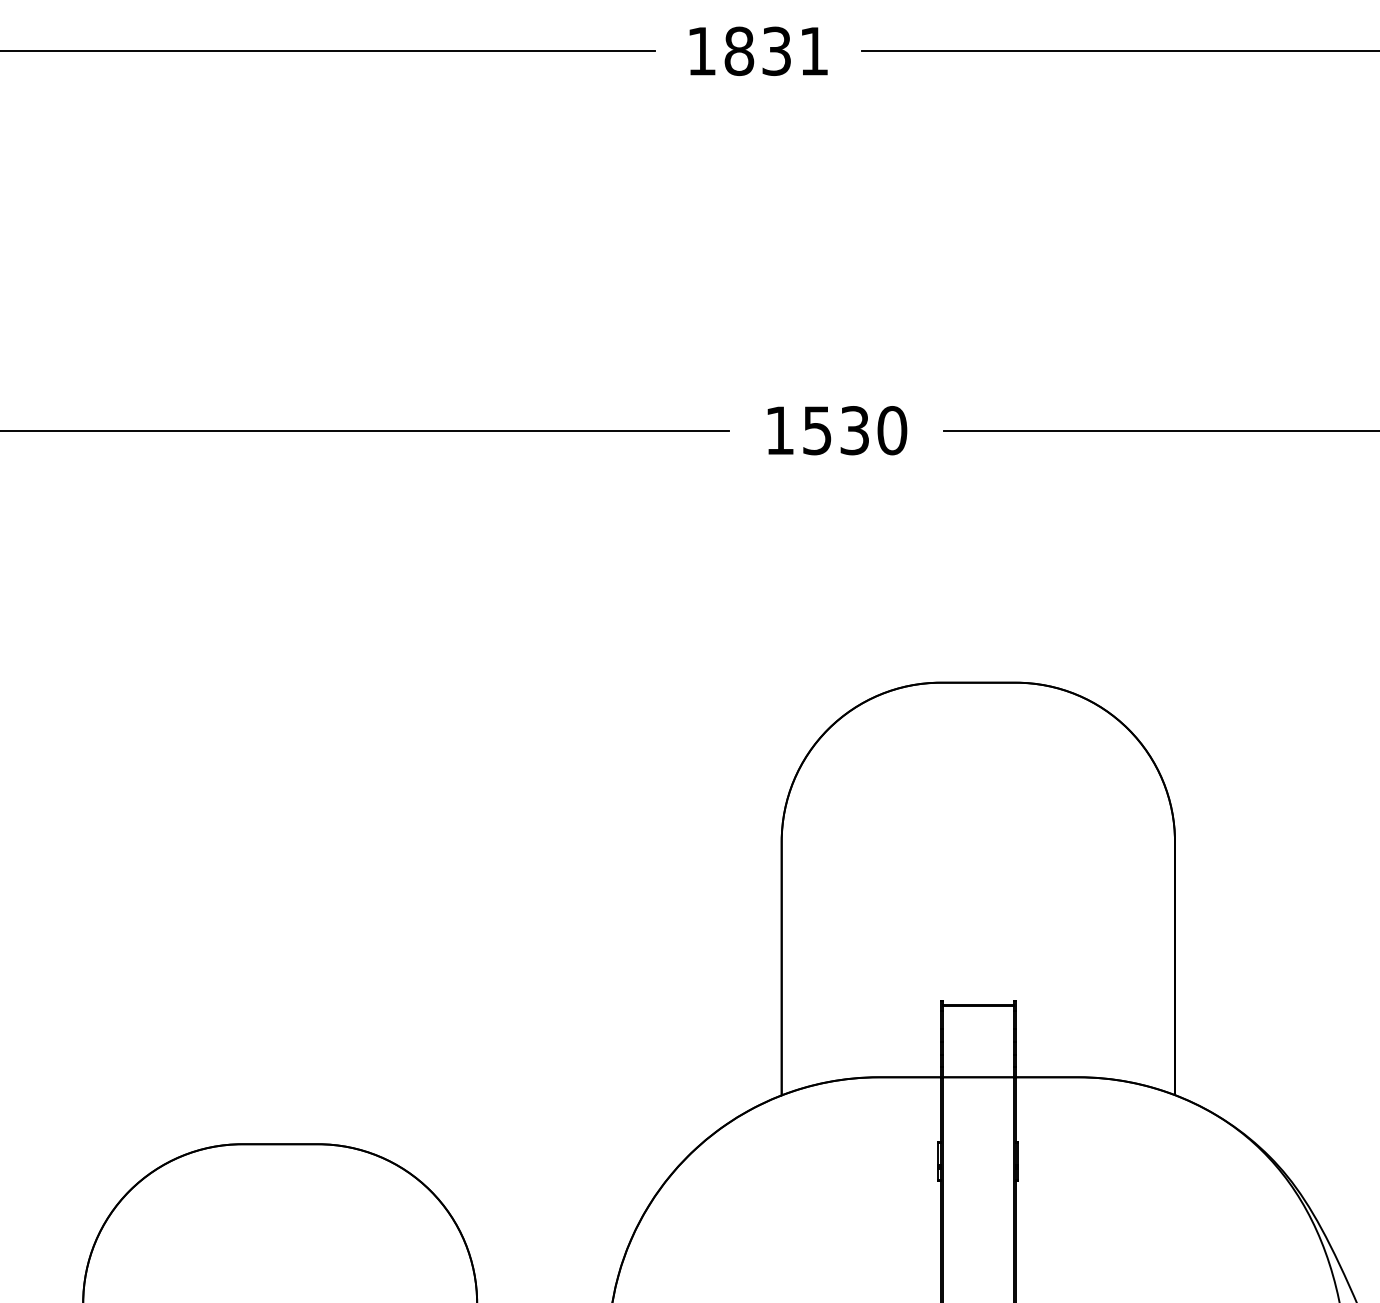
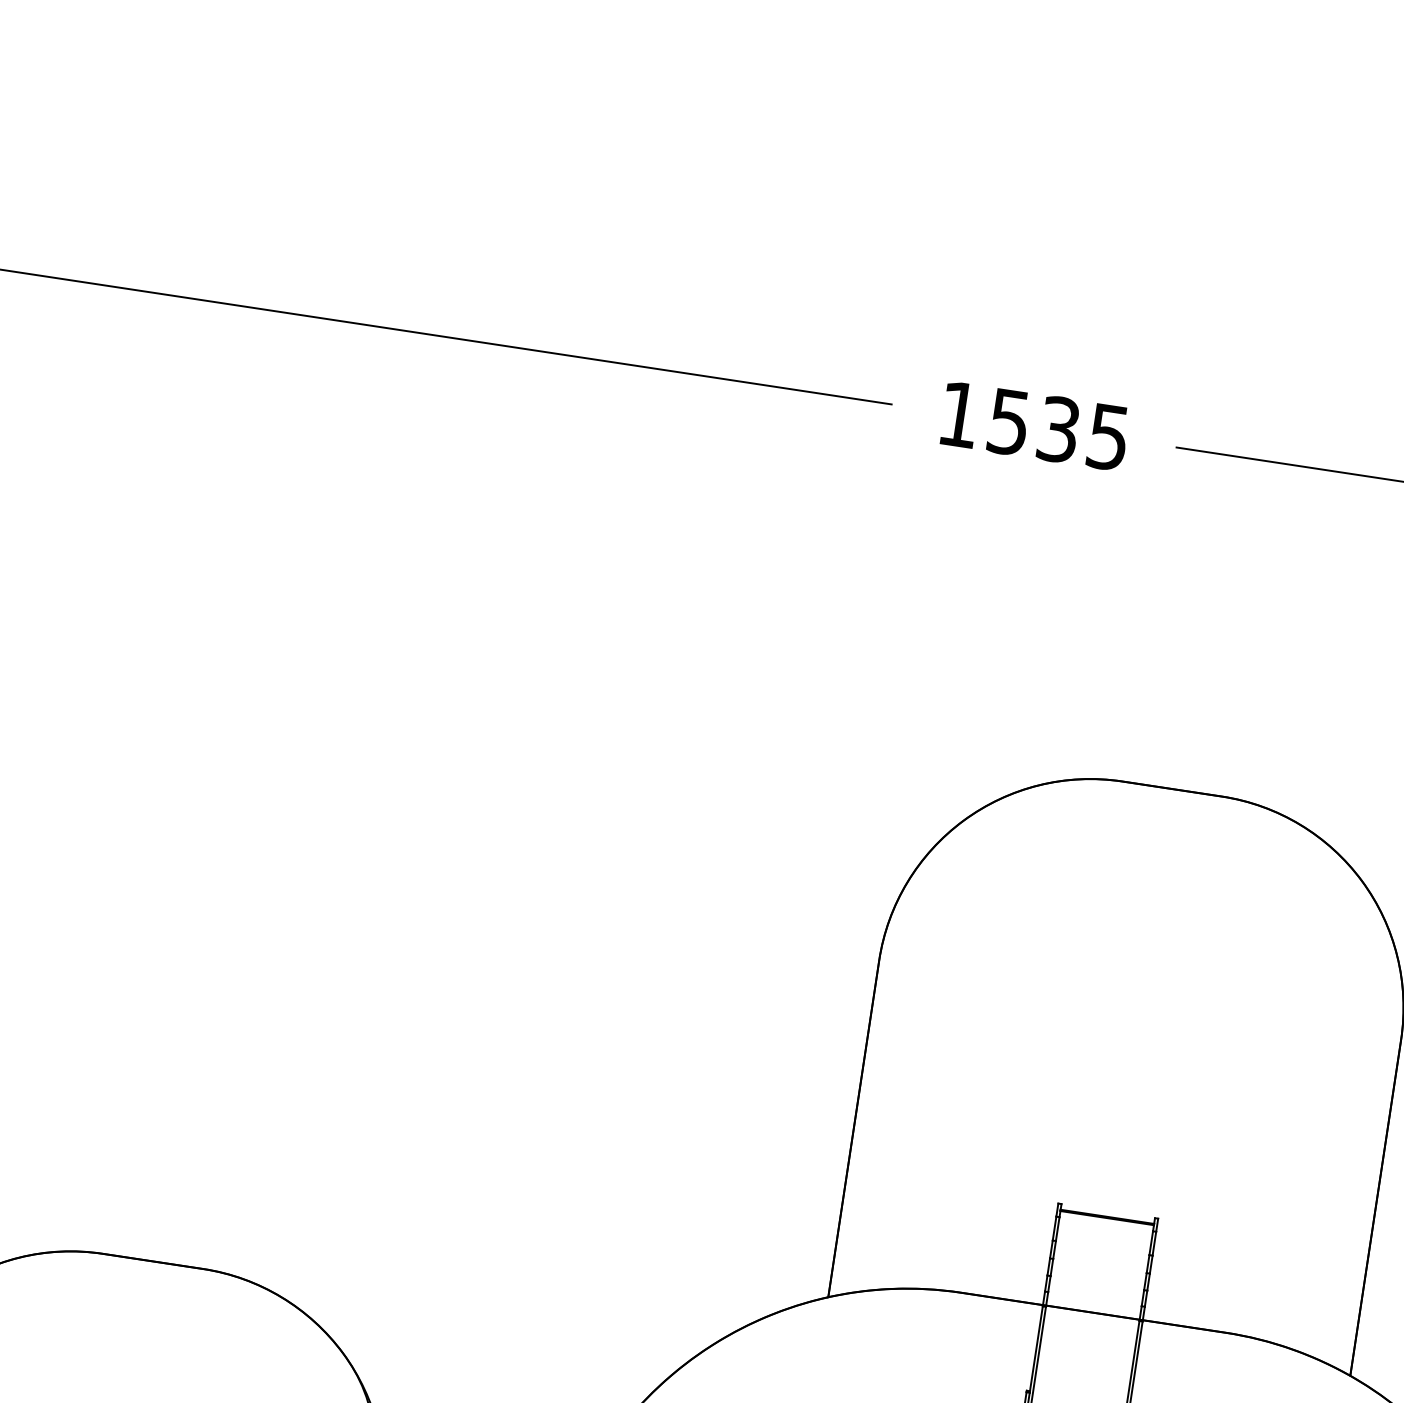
text: (892, 430) -> (1108, 437), 1530 -> 1535

